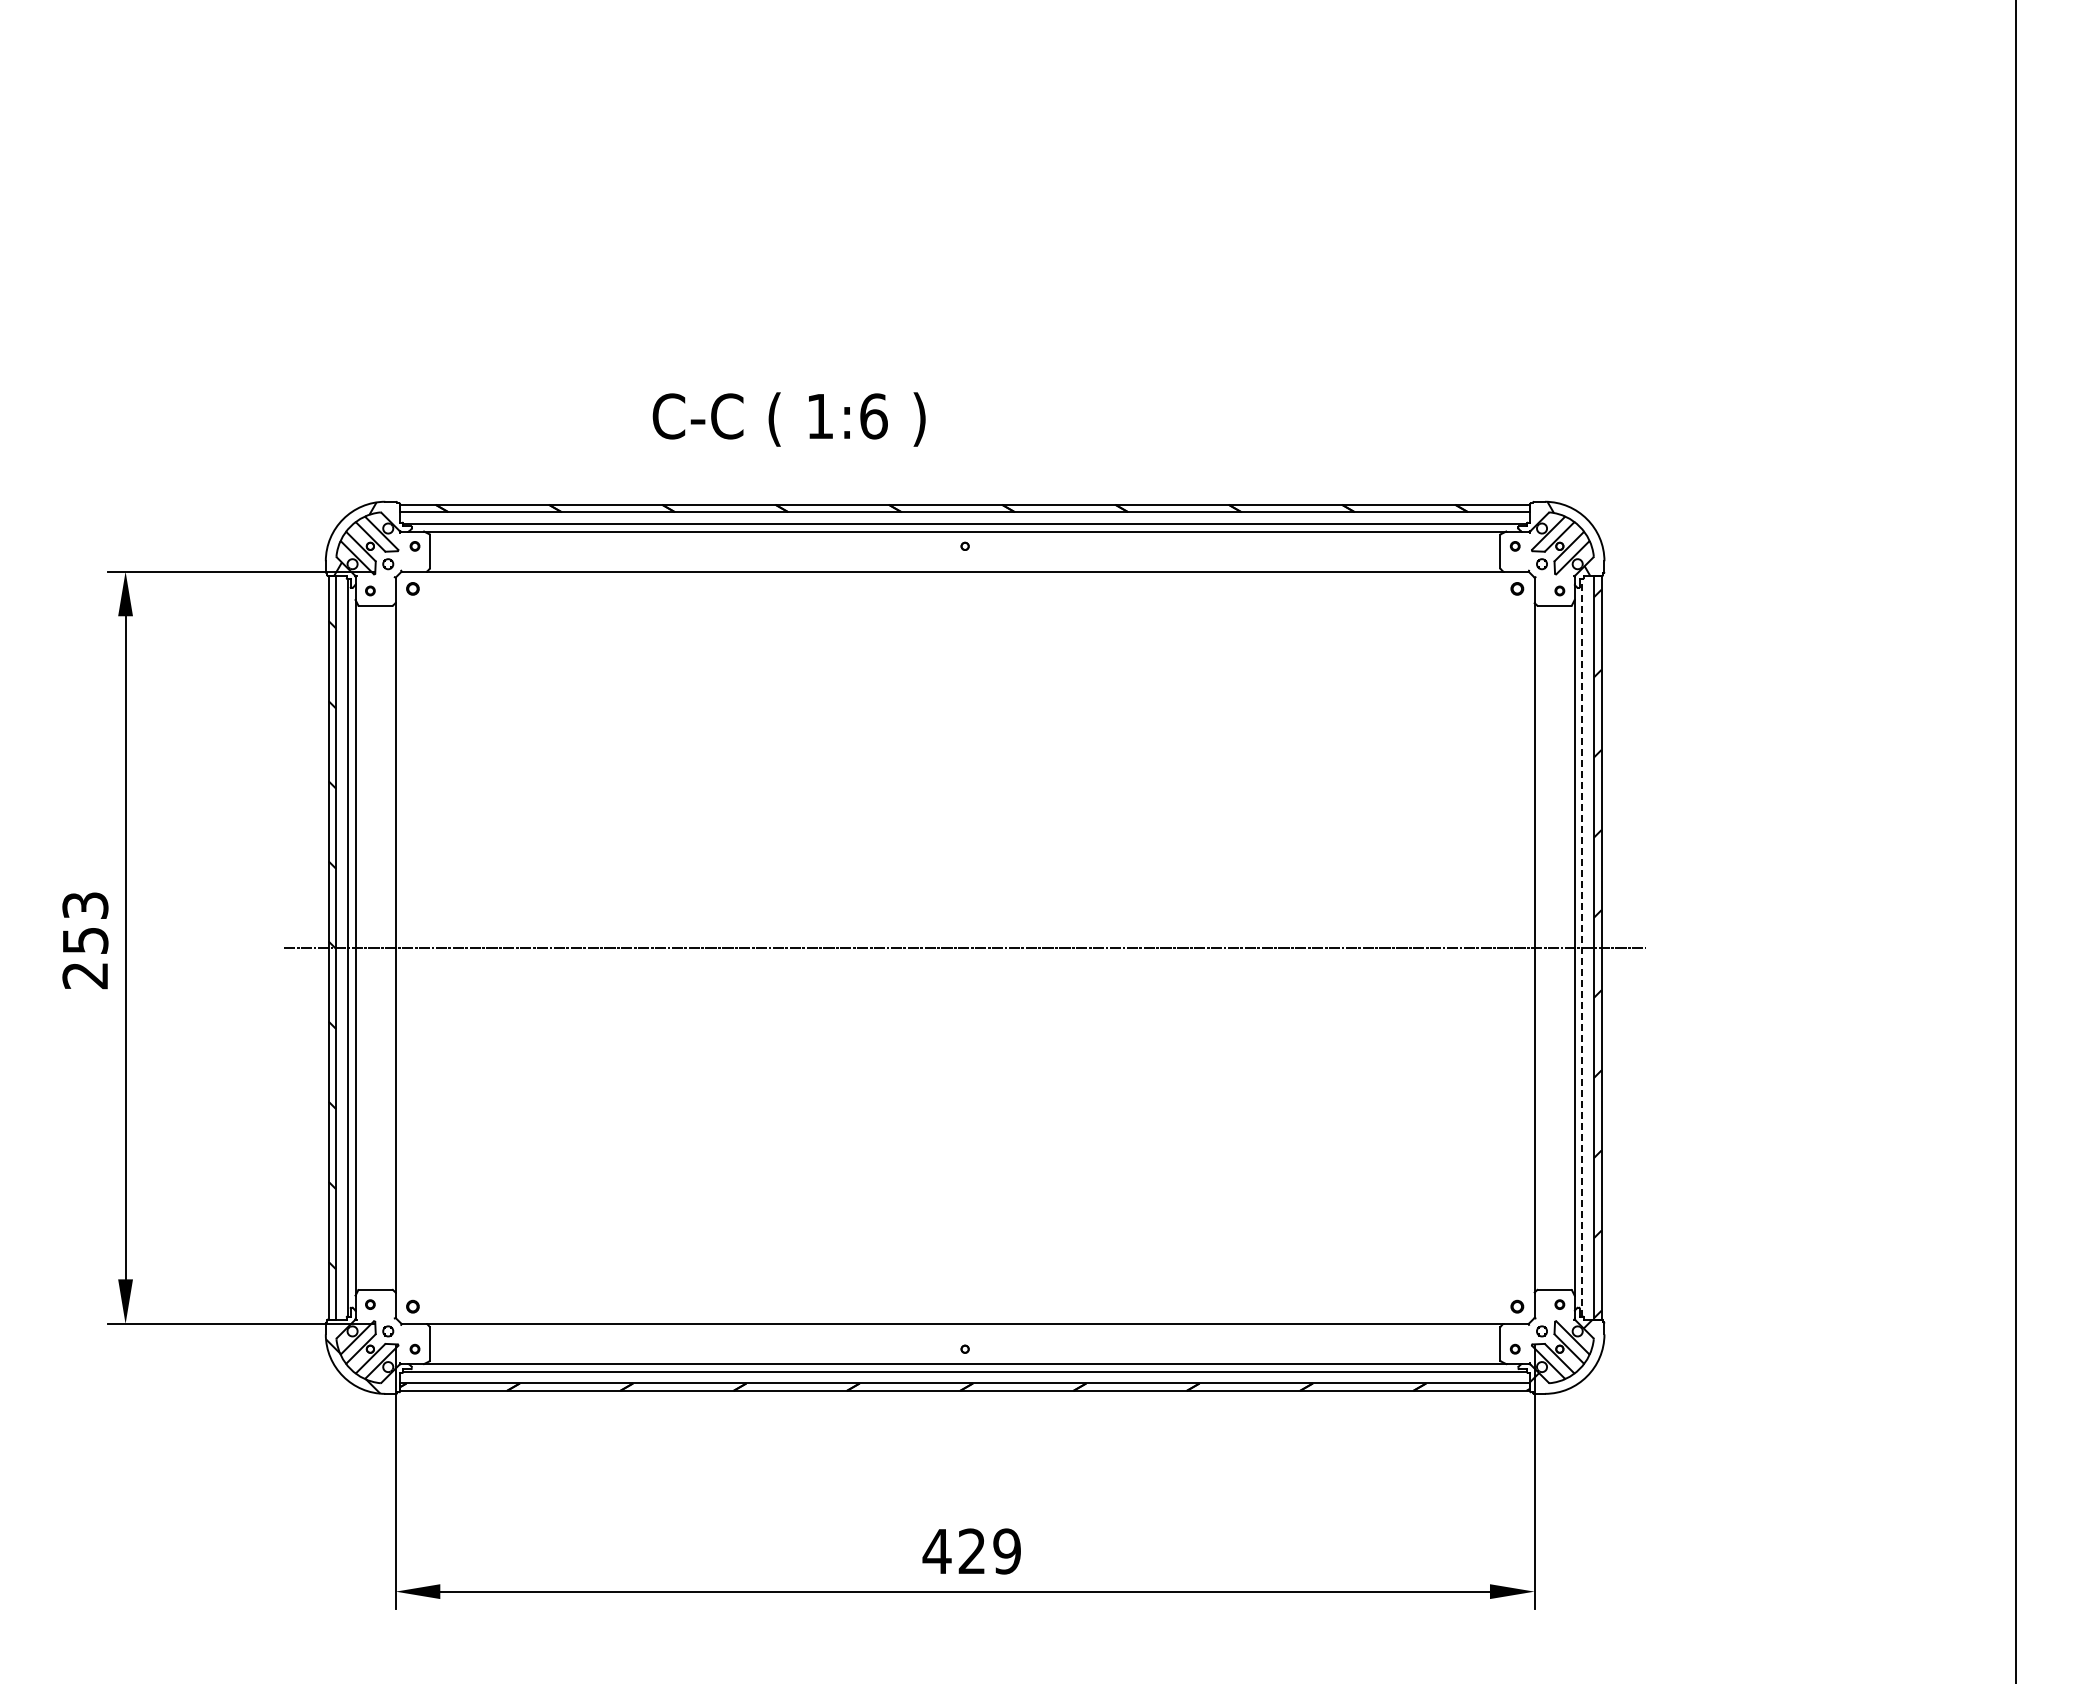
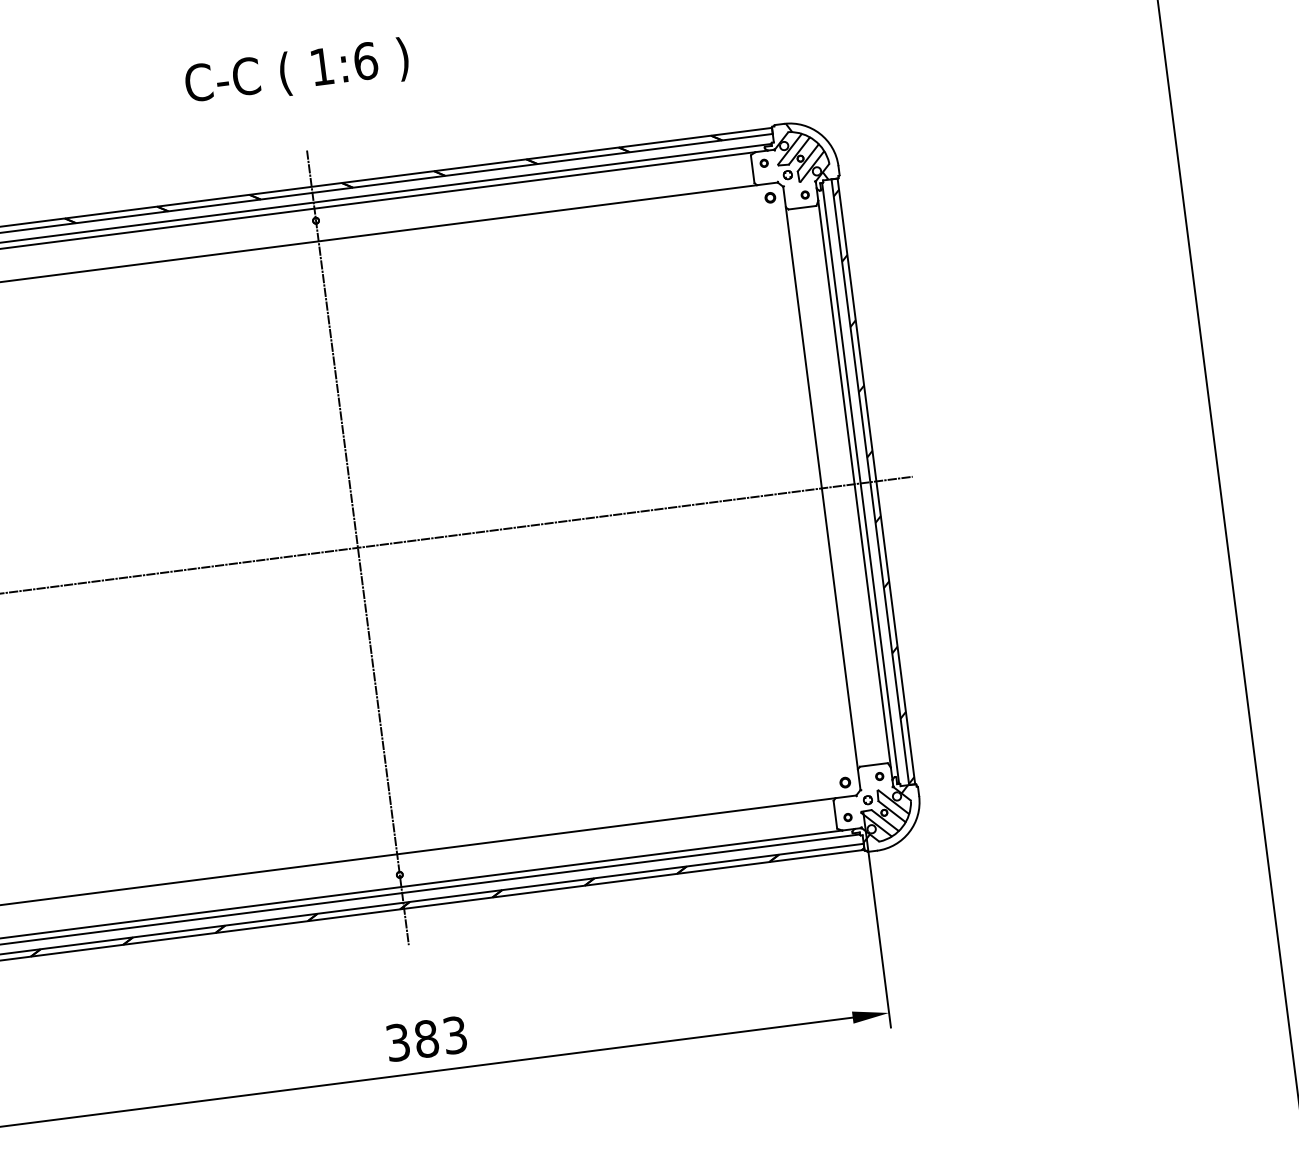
text: (788, 419) -> (296, 72), moved
line: (965, 947) -> (358, 547), added
line: (1582, 947) -> (860, 483), dashed -> solid
text: (971, 1551) -> (426, 1039), 429 -> 383

